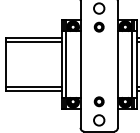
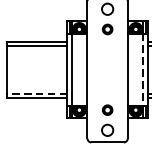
line: (132, 64) -> (143, 69), solid -> dashed
line: (33, 86) -> (36, 93), solid -> dashed

